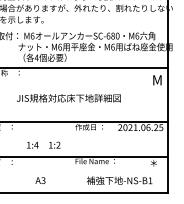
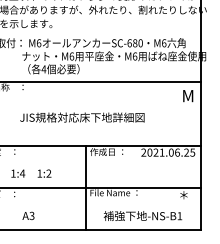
text: (43, 145) -> (31, 173), moved
line: (72, 157) -> (86, 188), added
text: (40, 180) -> (28, 215), moved

